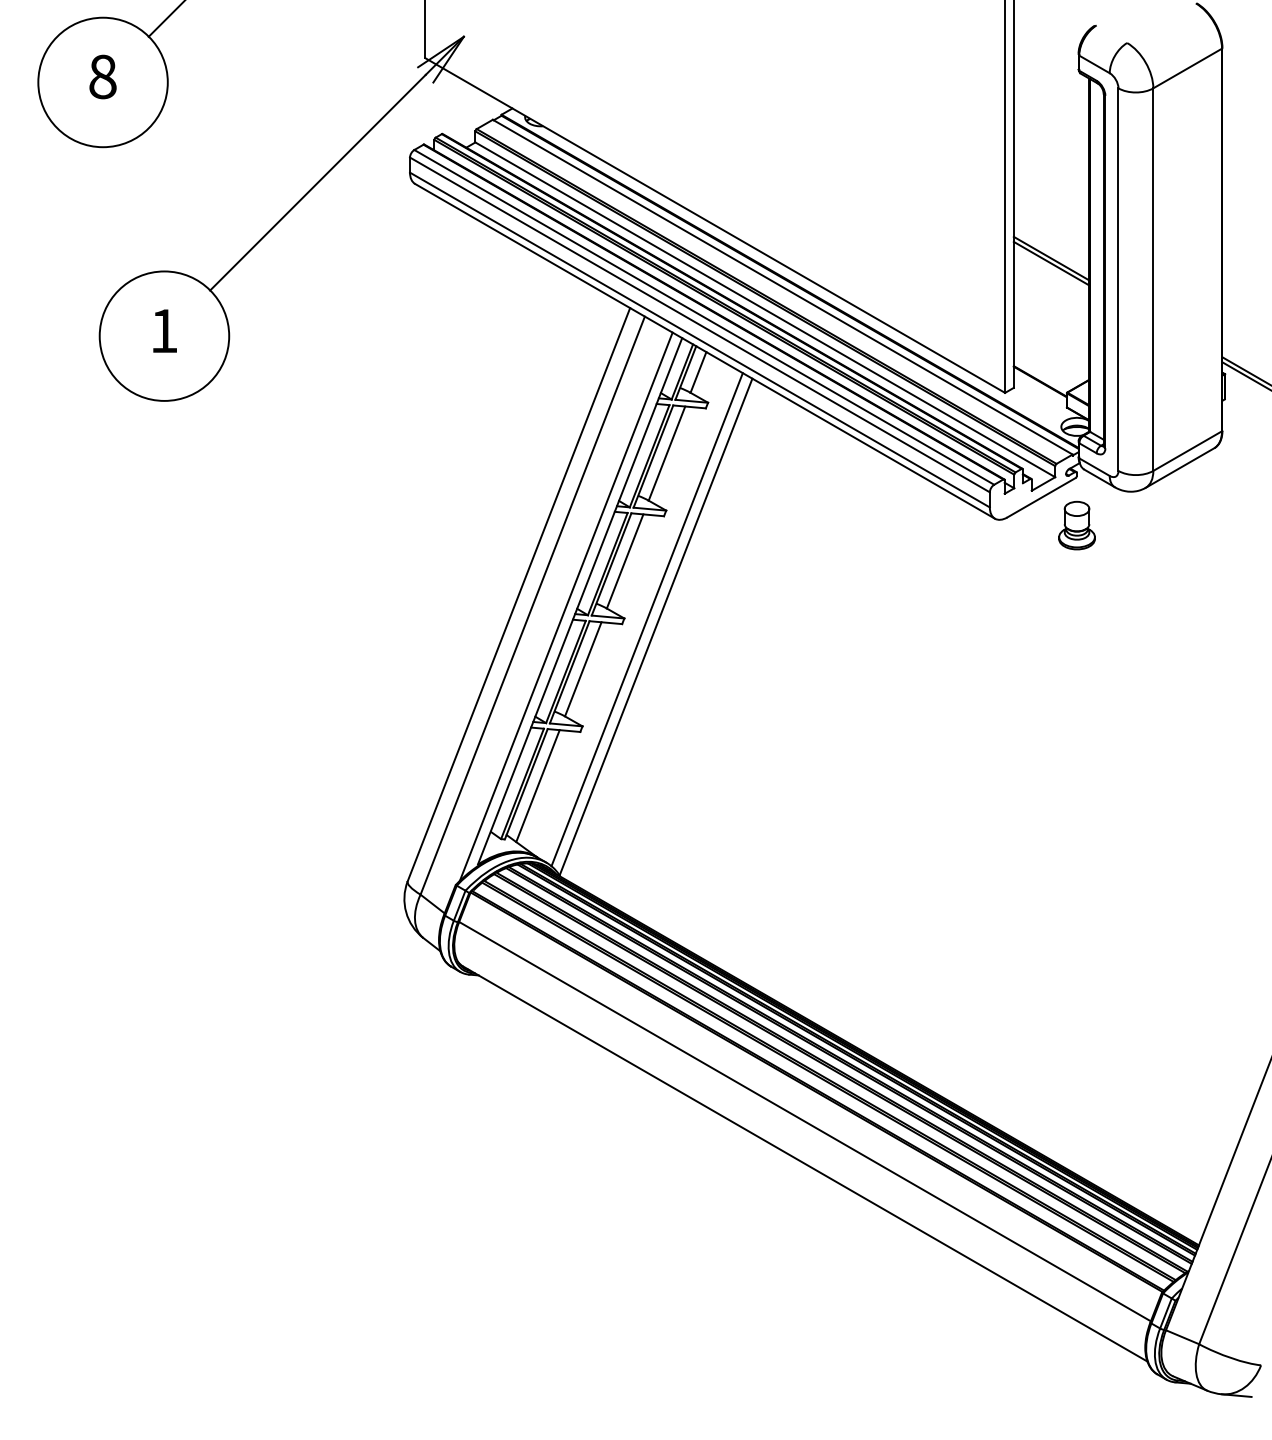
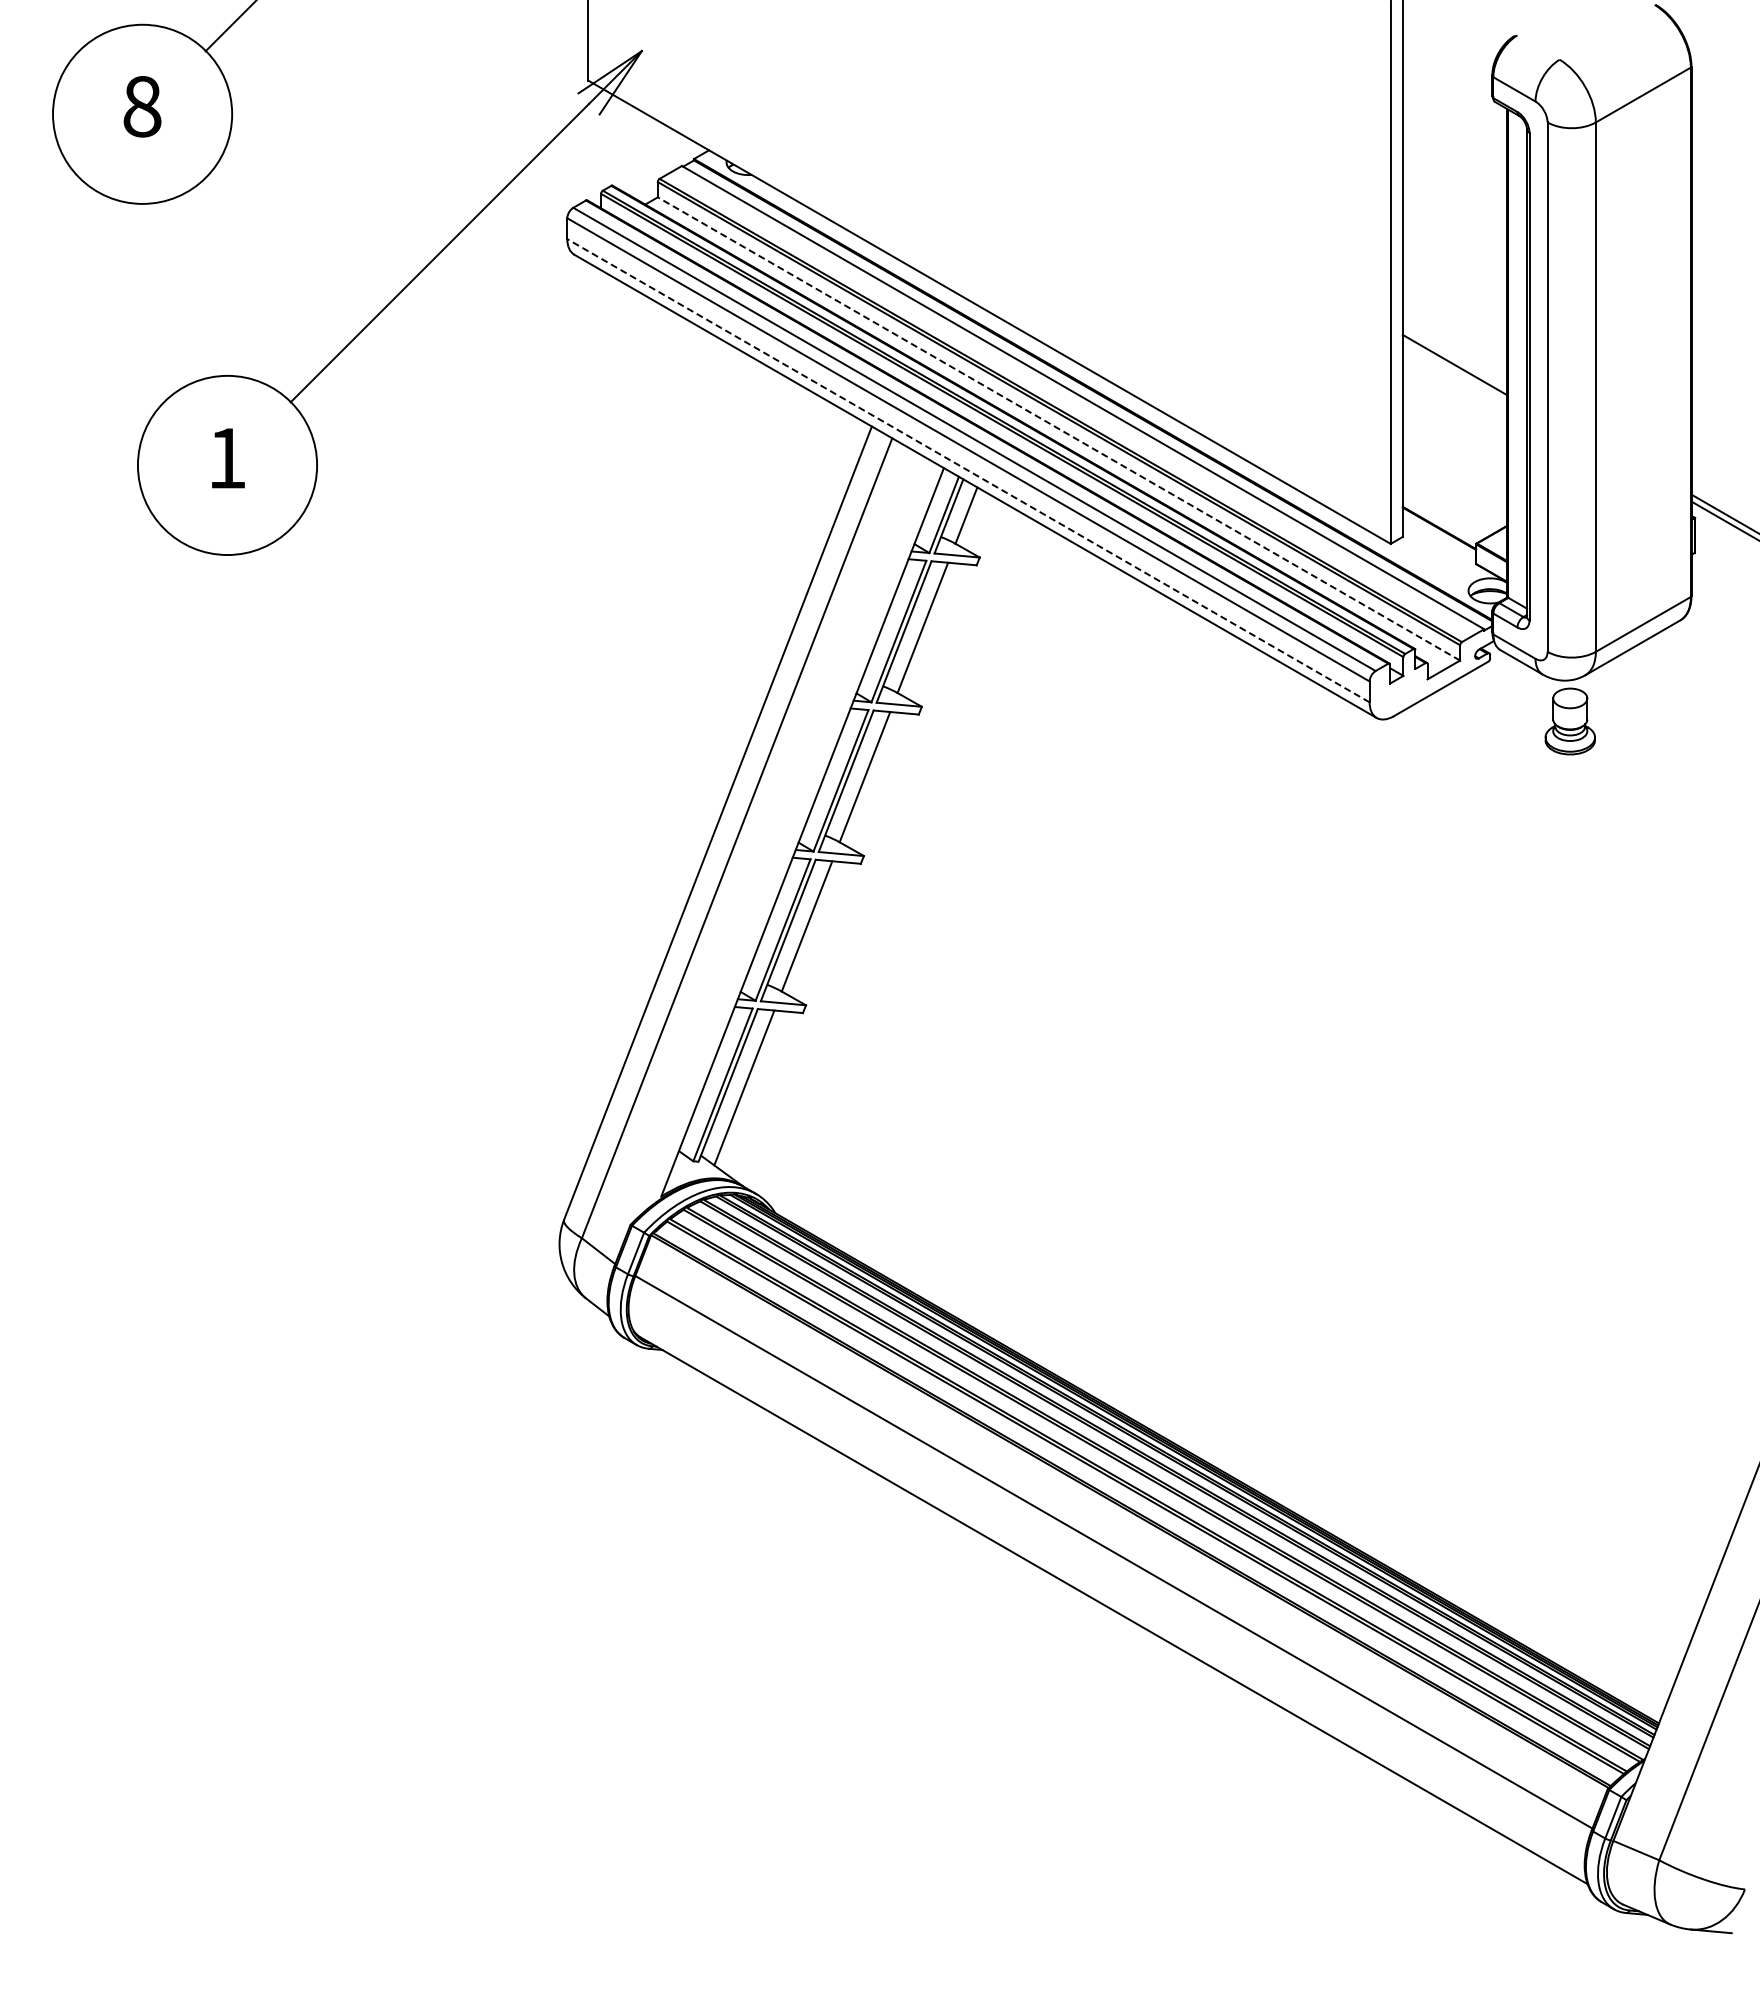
line: (1051, 258) -> (1454, 357), removed
line: (765, 309) -> (1058, 428), solid -> dashed
line: (699, 339) -> (968, 470), solid -> dashed
part: (1076, 525) -> (1569, 721), moved
line: (566, 606) -> (783, 839), removed
line: (647, 619) -> (895, 857), removed
line: (655, 626) -> (907, 867), removed

